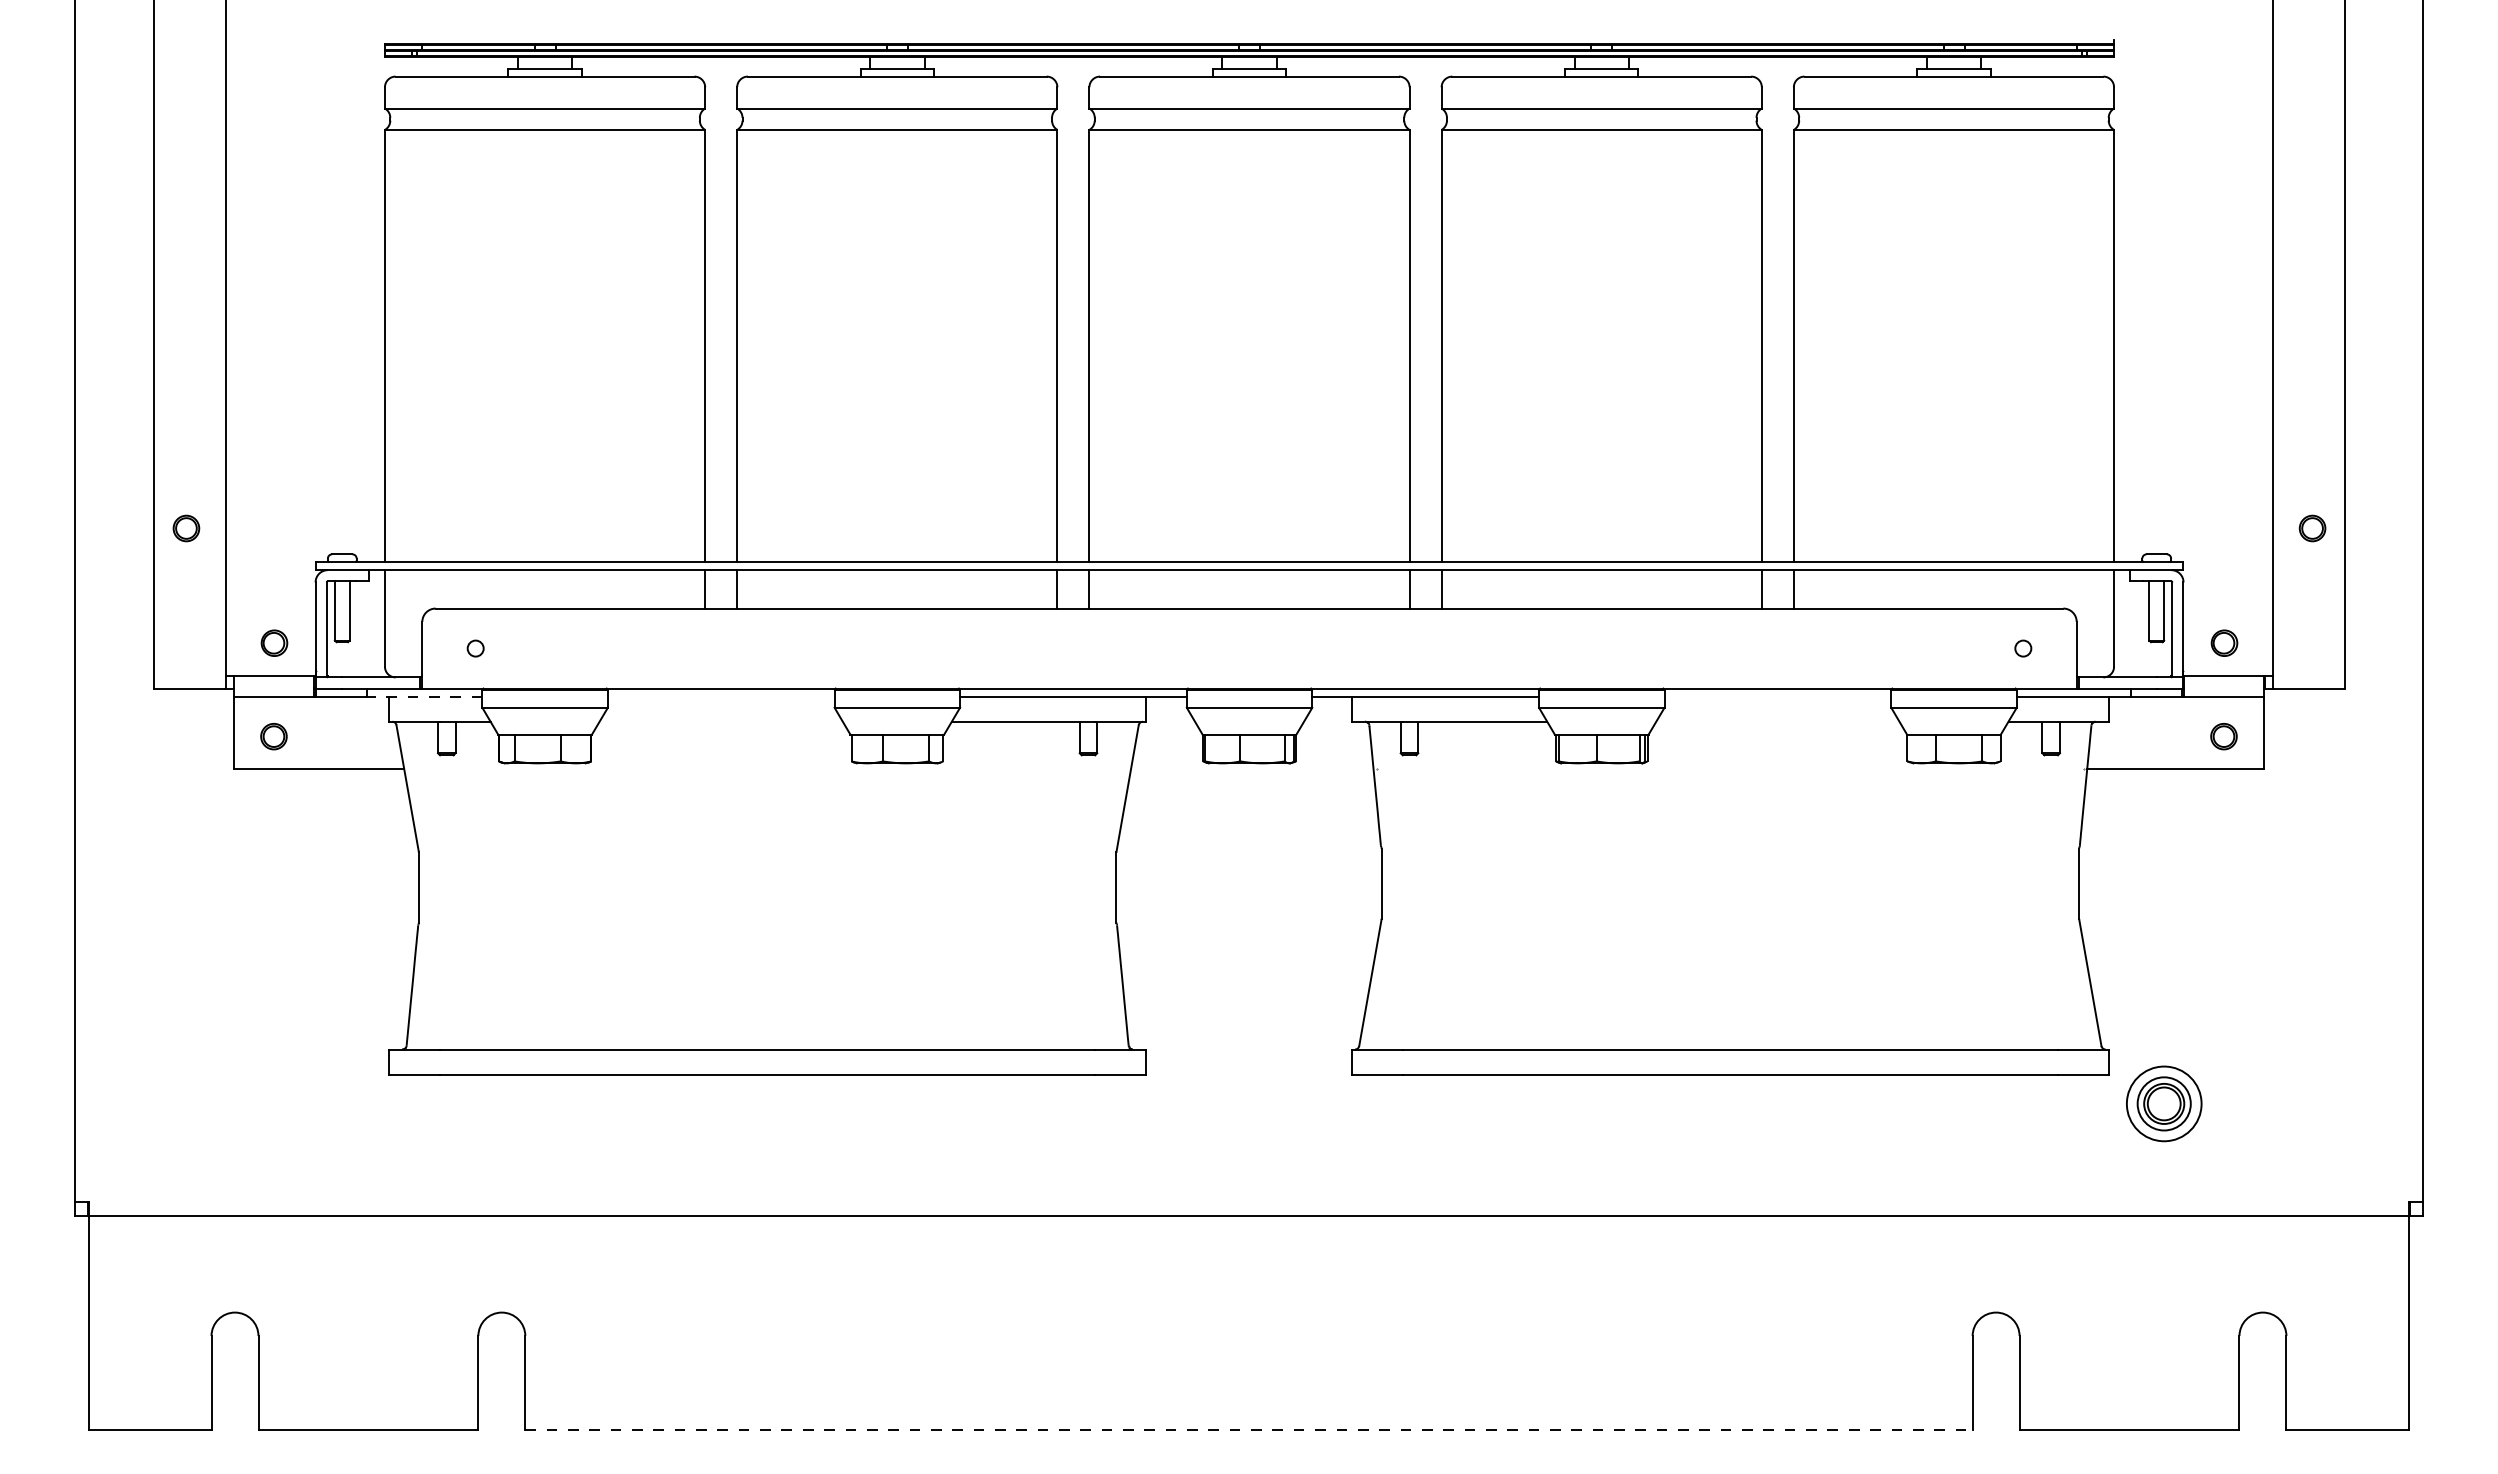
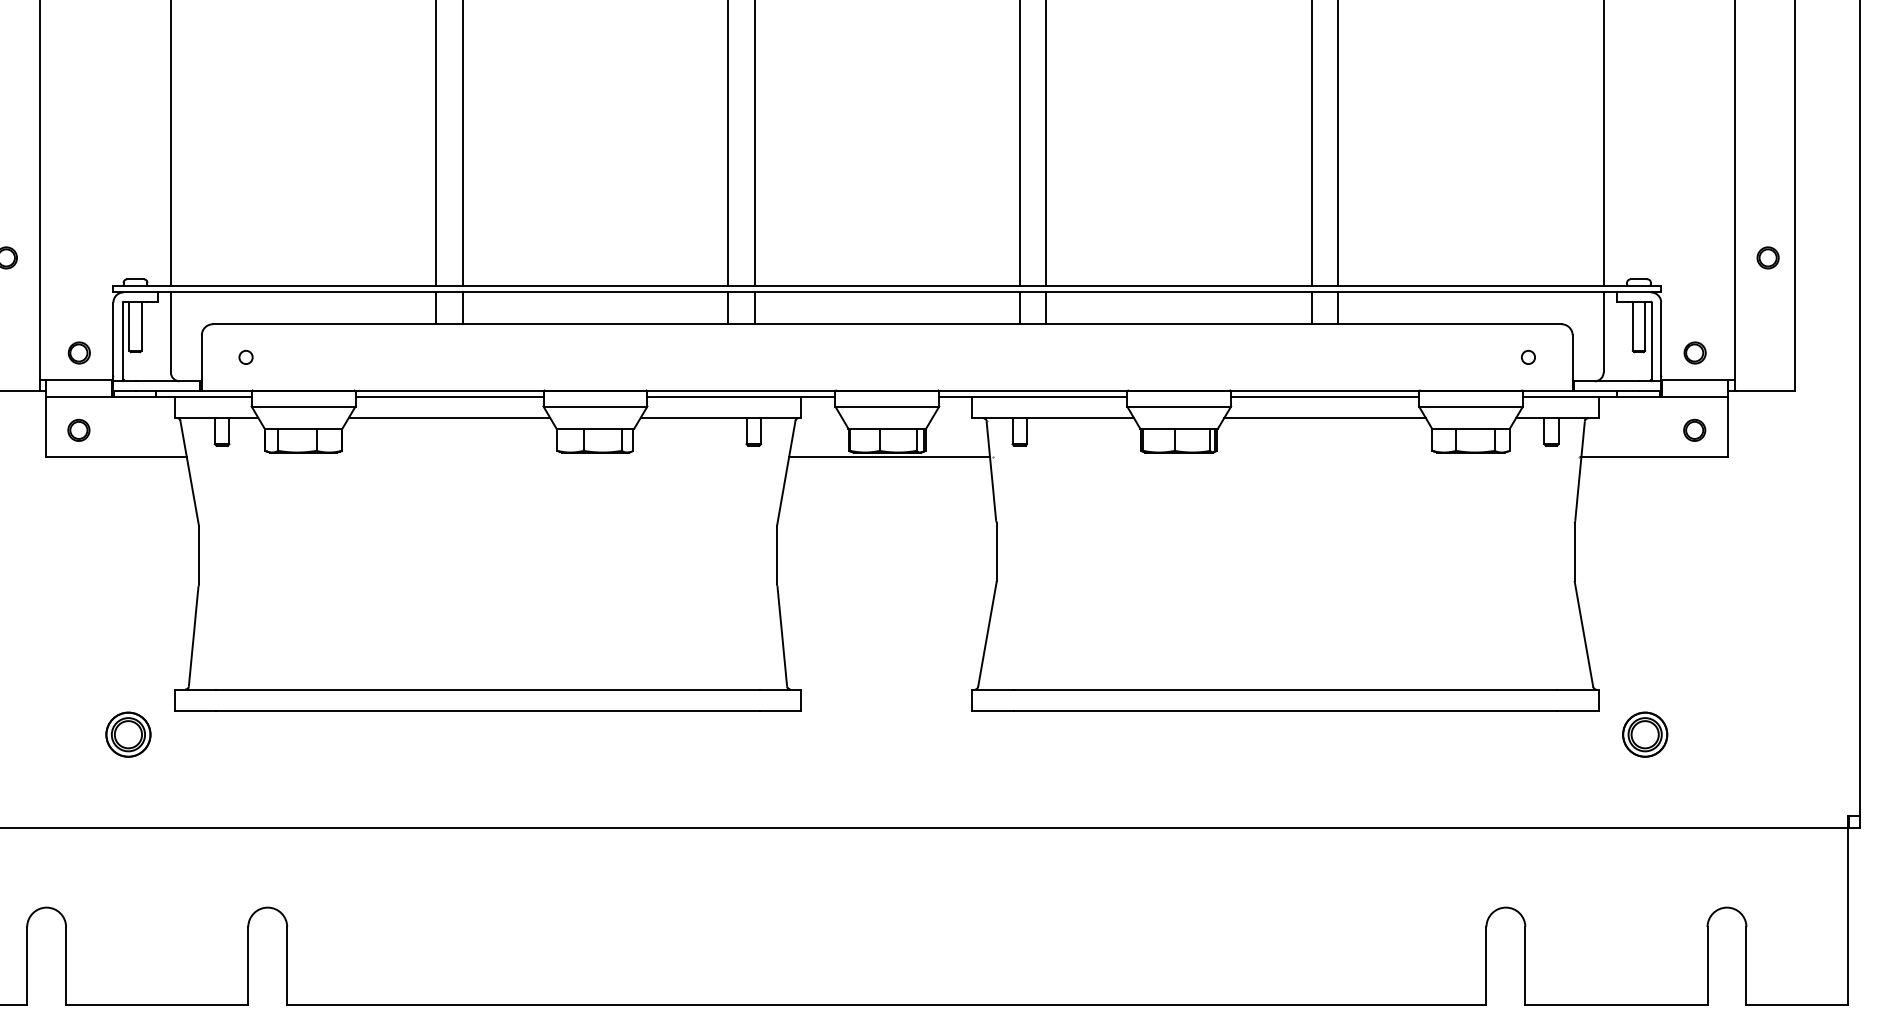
line: (424, 696) -> (203, 397), dashed -> solid
line: (720, 696) -> (448, 397), added
line: (1777, 696) -> (1324, 397), added
line: (720, 721) -> (448, 417), added
line: (1777, 721) -> (1324, 417), added
line: (1252, 768) -> (889, 456), added
part: (333, 1103) -> (128, 734), added
circle: (2163, 1103) -> (1644, 734), size x0.71
line: (1248, 1429) -> (886, 1004), dashed -> solid

